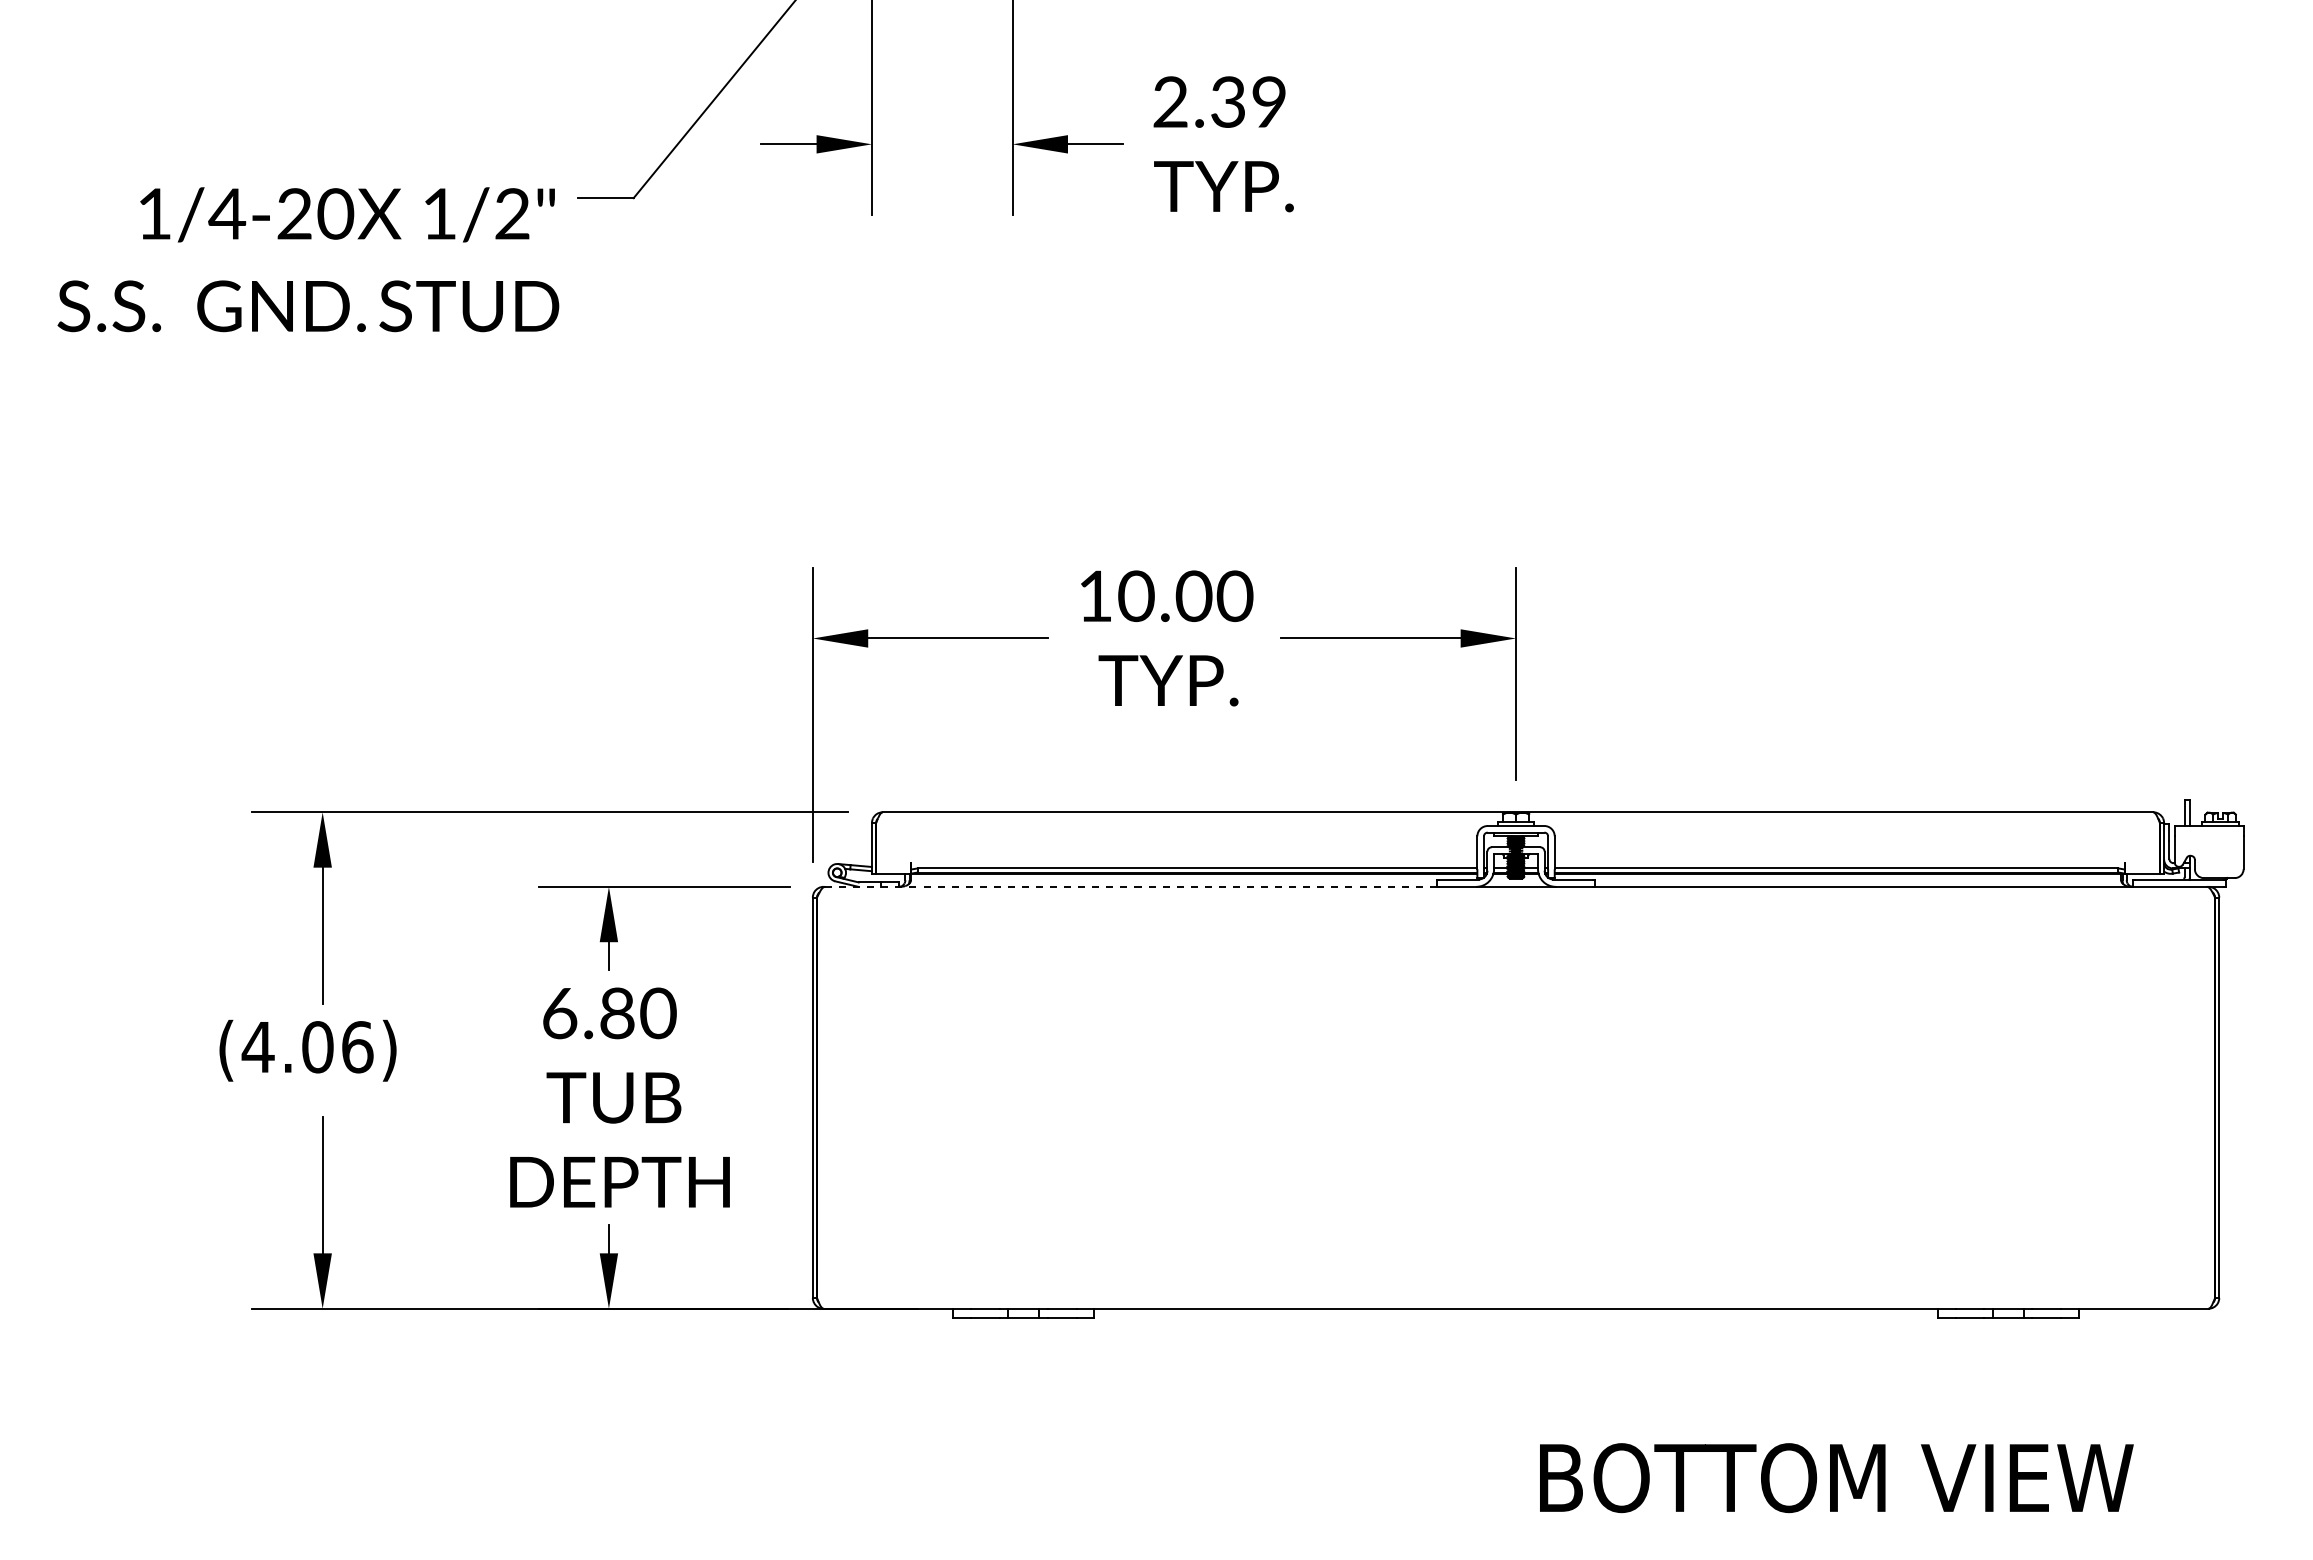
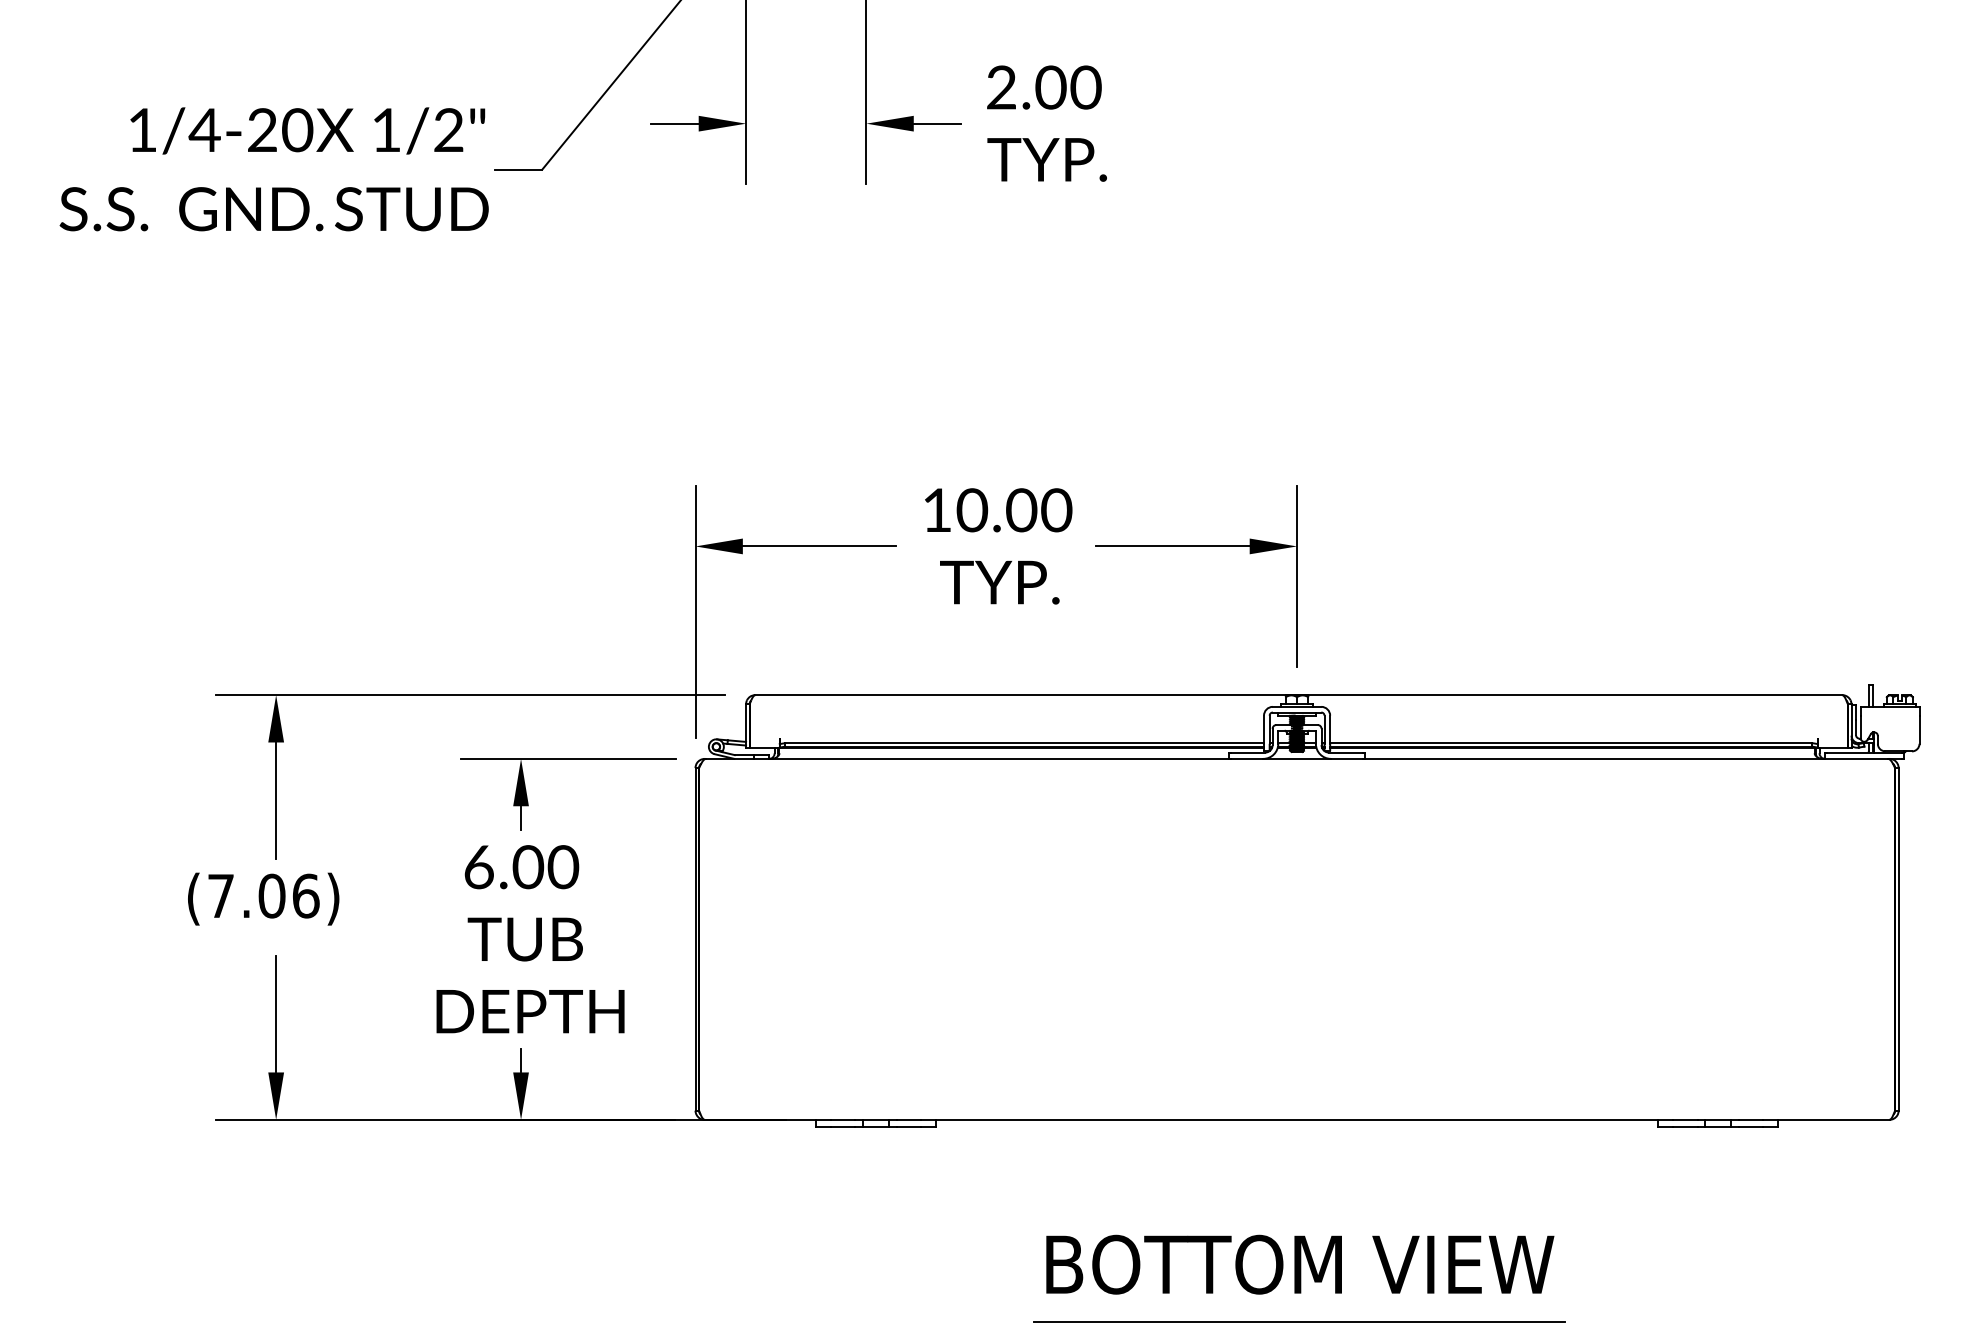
text: (1248, 101) -> (1068, 87), 2.39 -> 2.00
text: (308, 259) -> (274, 169), moved
line: (1131, 886) -> (968, 758), dashed -> solid
text: (617, 1013) -> (528, 867), 6.80 -> 6.00
text: (257, 1047) -> (220, 896), (4.06) -> (7.06)
text: (1836, 1478) -> (1300, 1265), moved
line: (1518, 1544) -> (1299, 1321), added

